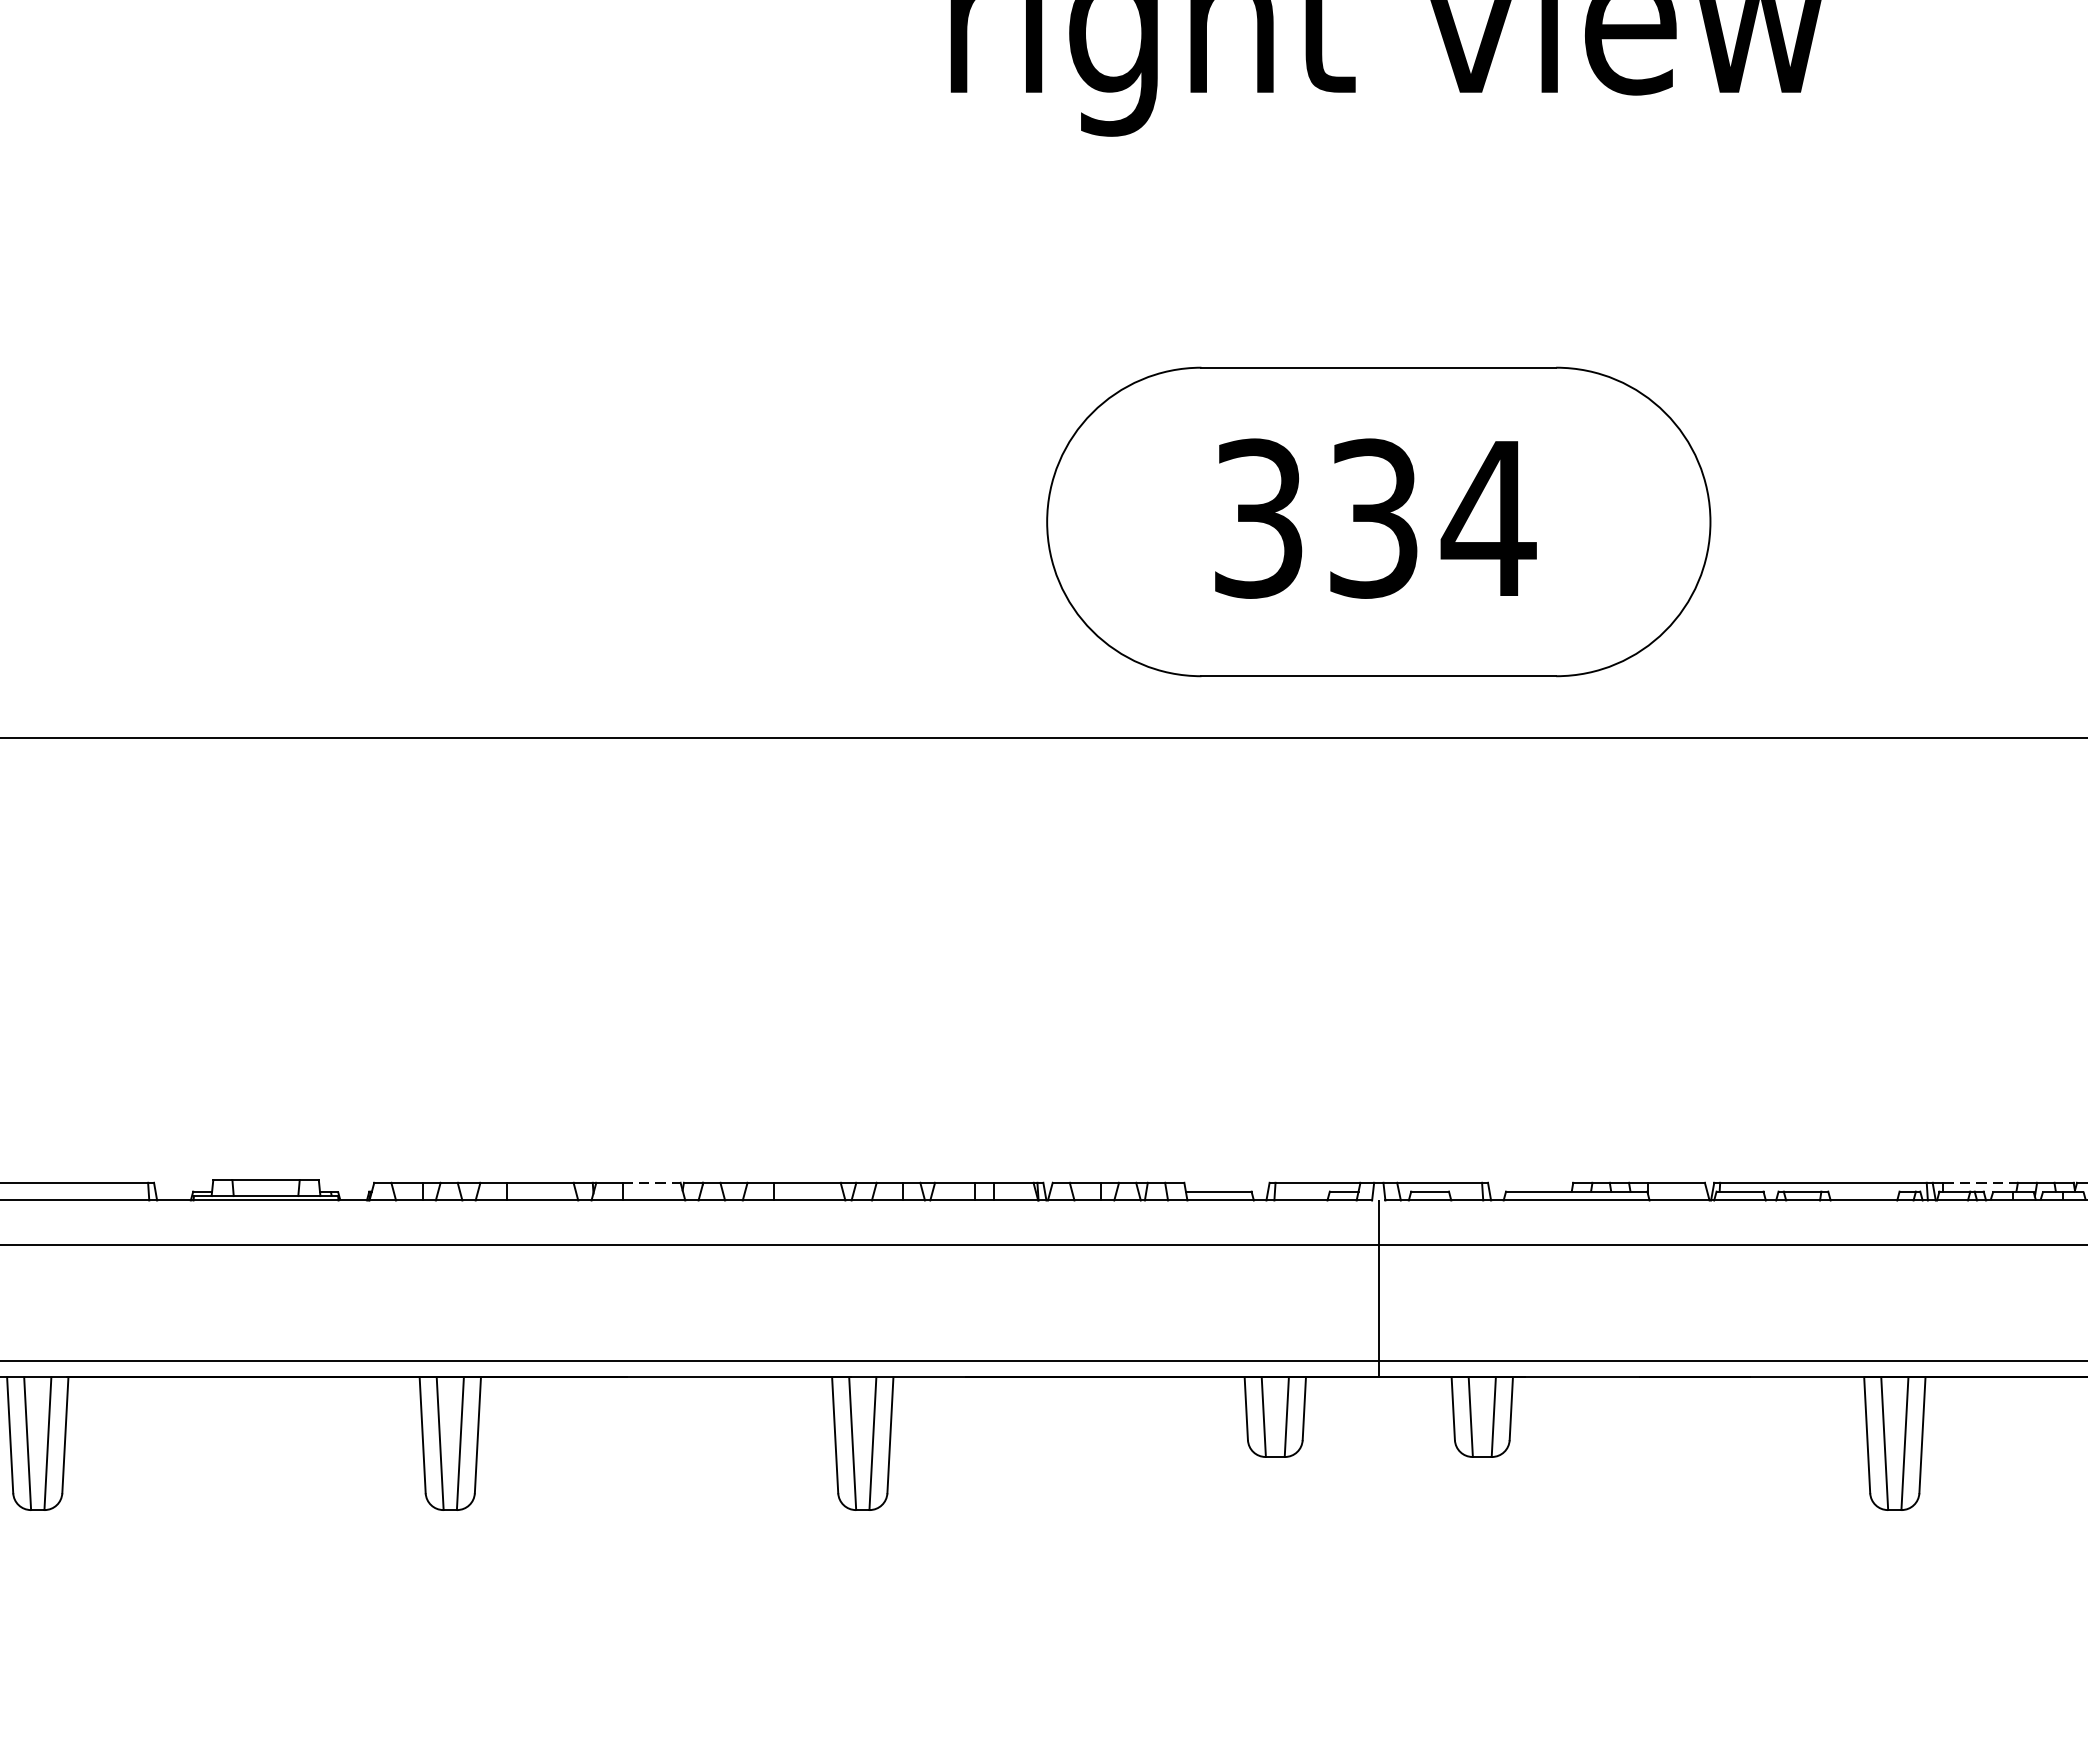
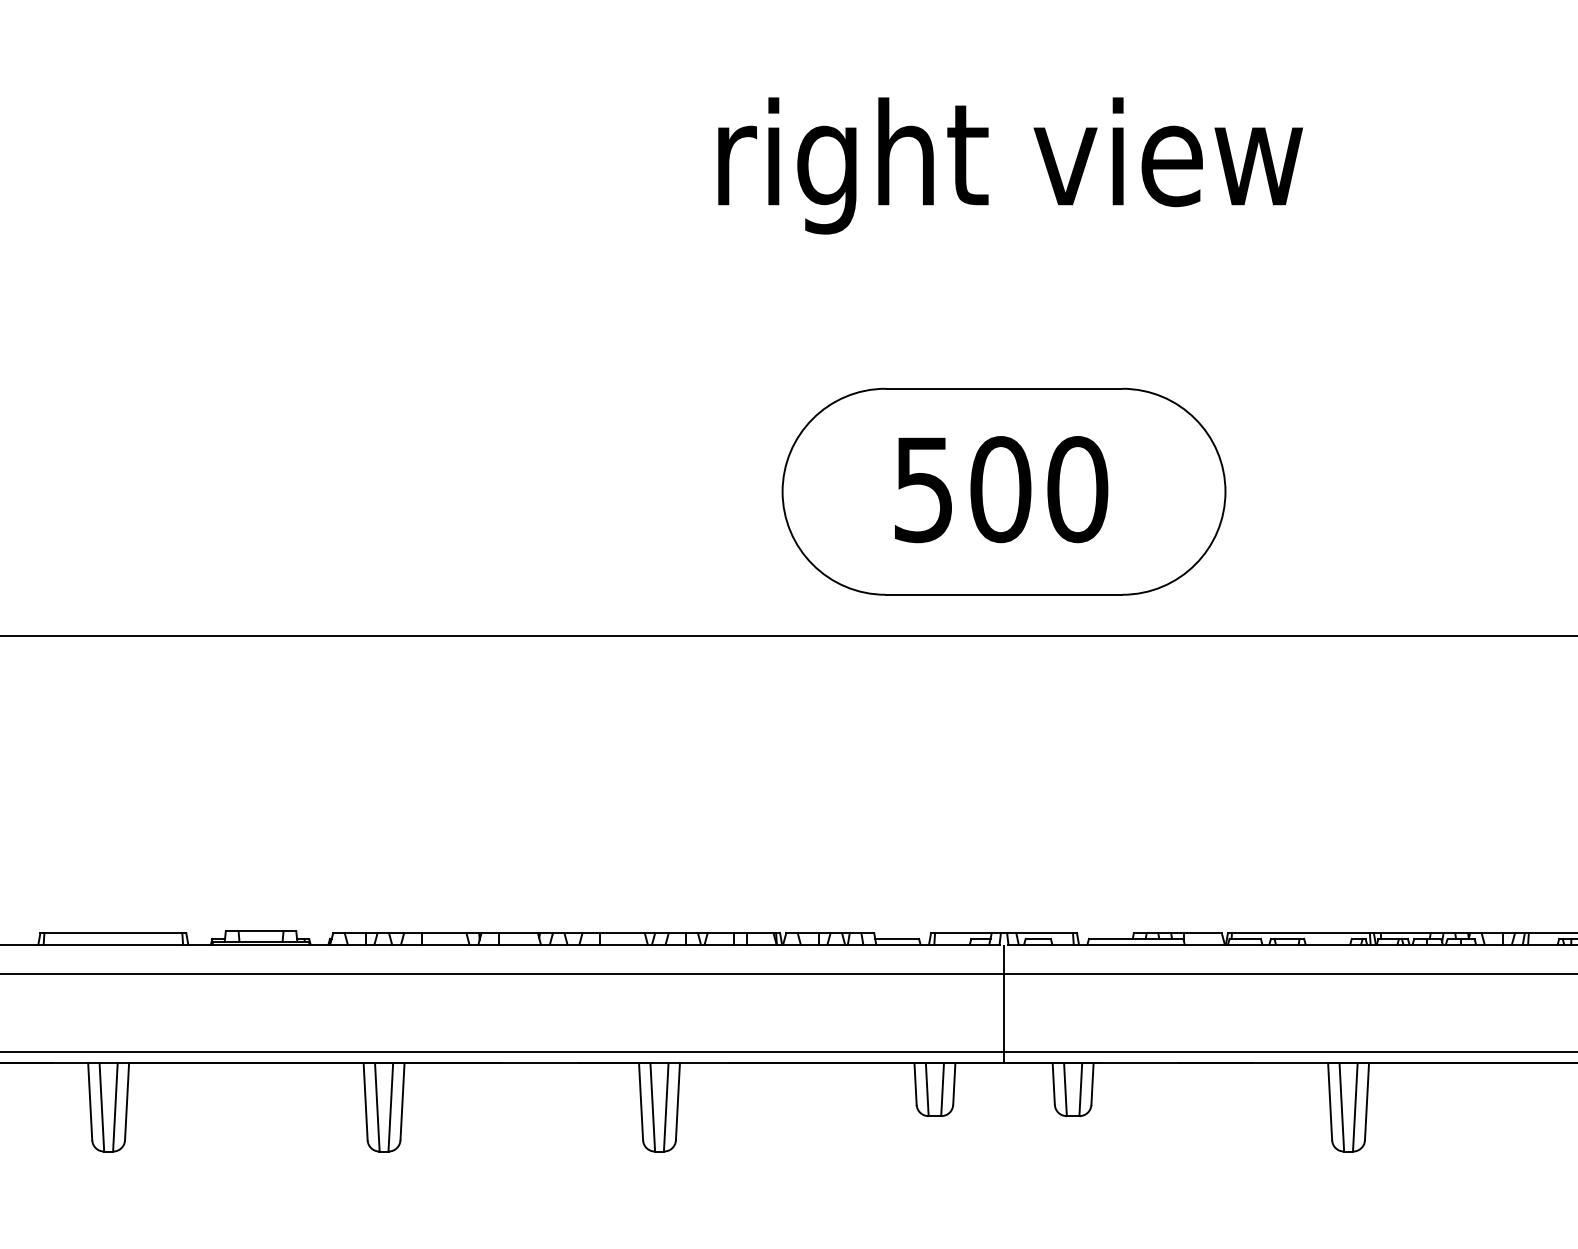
text: (1375, 518) -> (1001, 489), 334 -> 500
line: (651, 1183) -> (518, 933), dashed -> solid
line: (1980, 1183) -> (1405, 933), dashed -> solid

